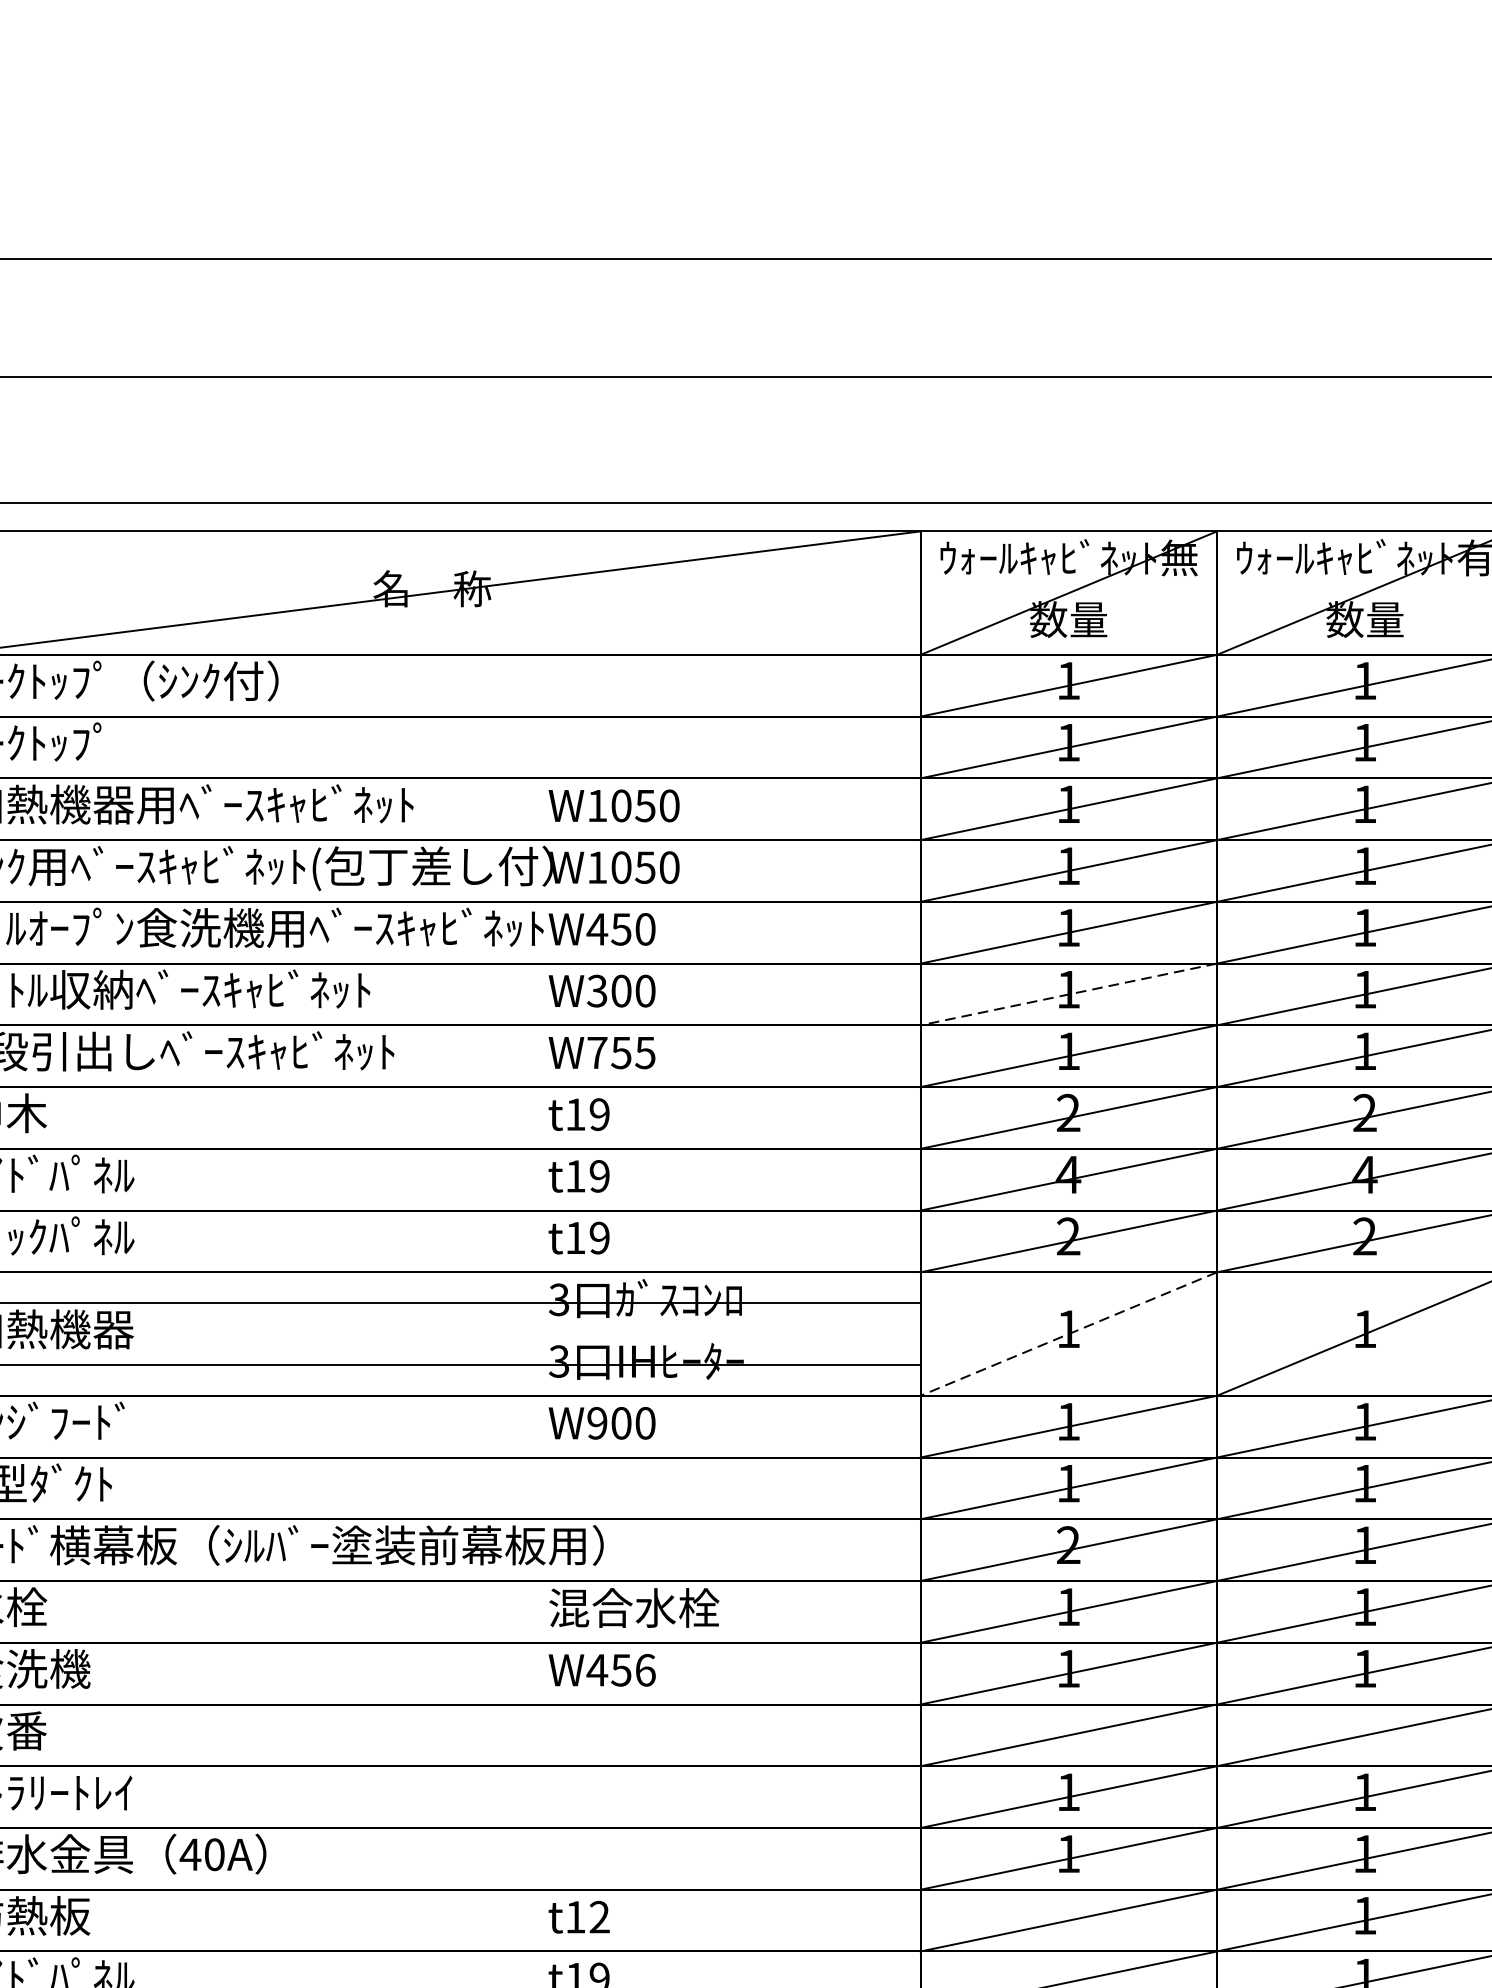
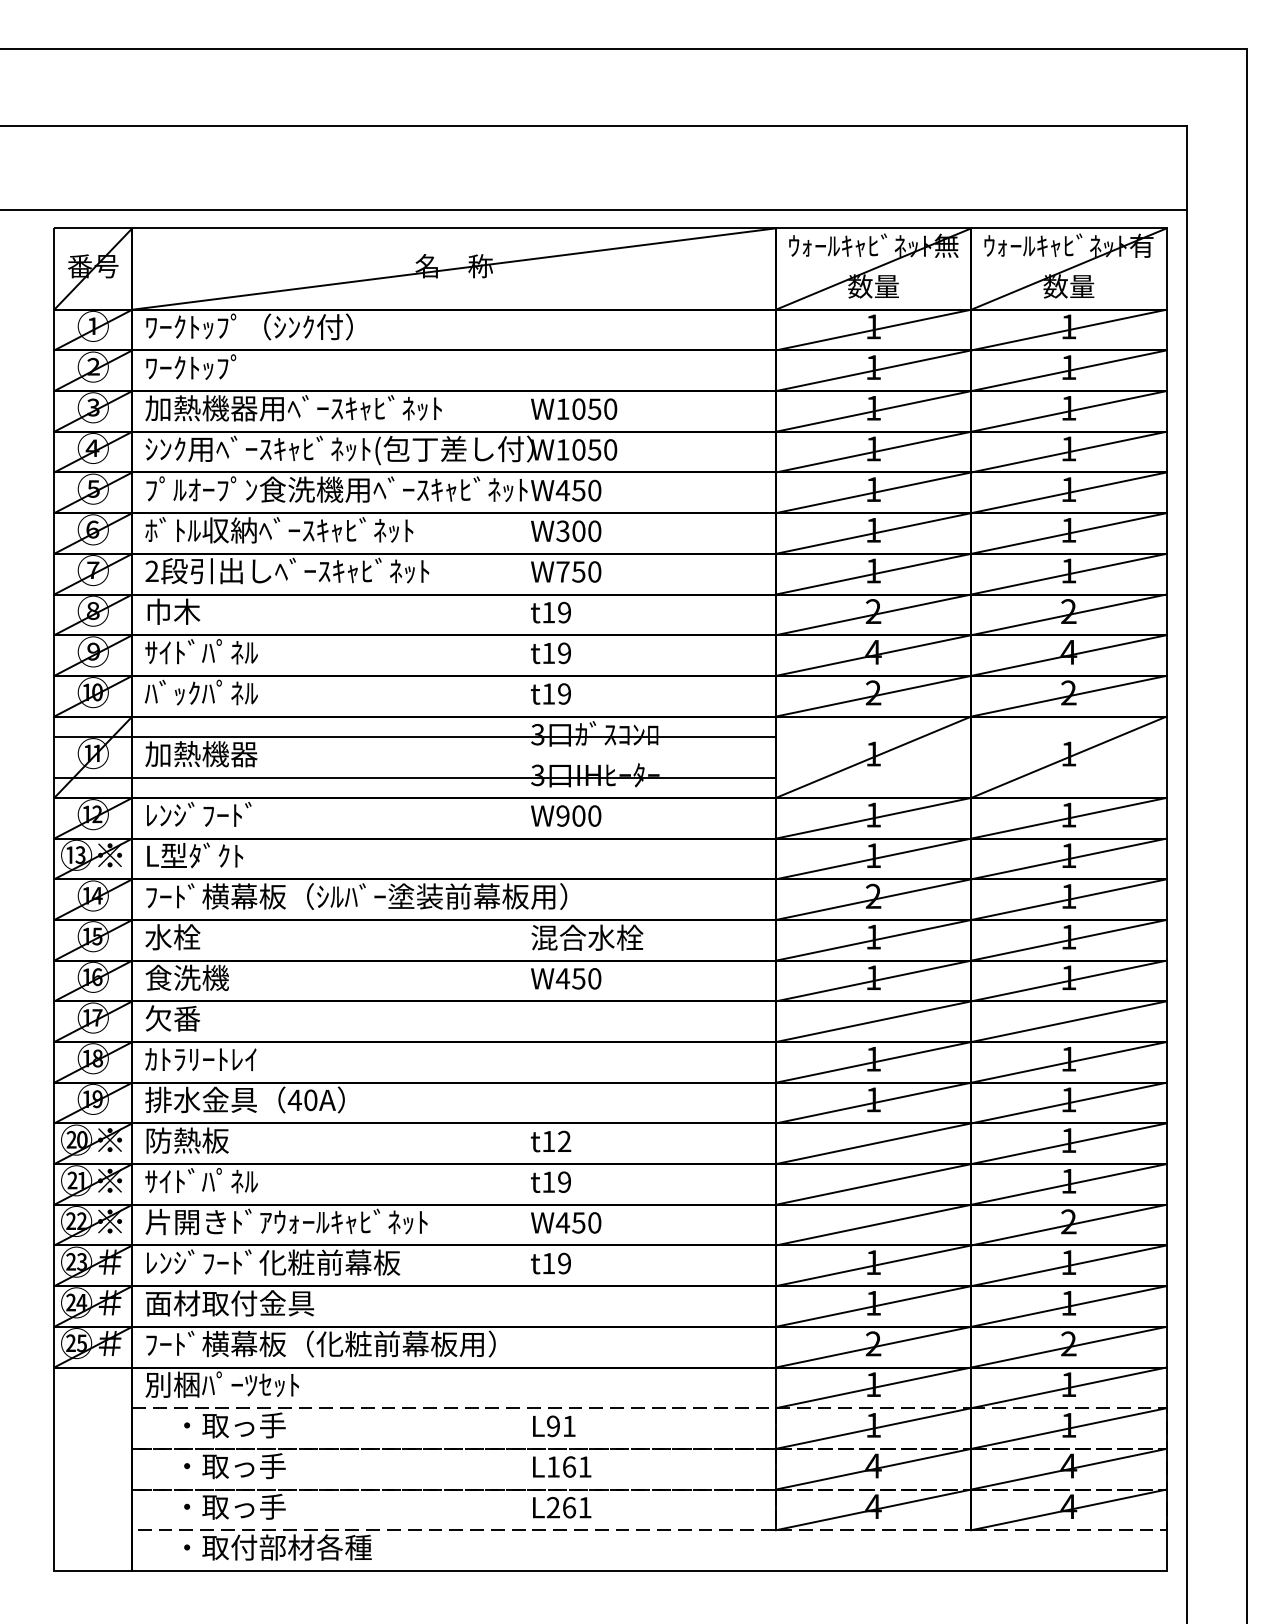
line: (1068, 994) -> (873, 533), dashed -> solid
text: (645, 1052) -> (594, 571), W755 -> W750
line: (1068, 1334) -> (873, 757), dashed -> solid
text: (645, 1669) -> (594, 978), W456 -> W450

